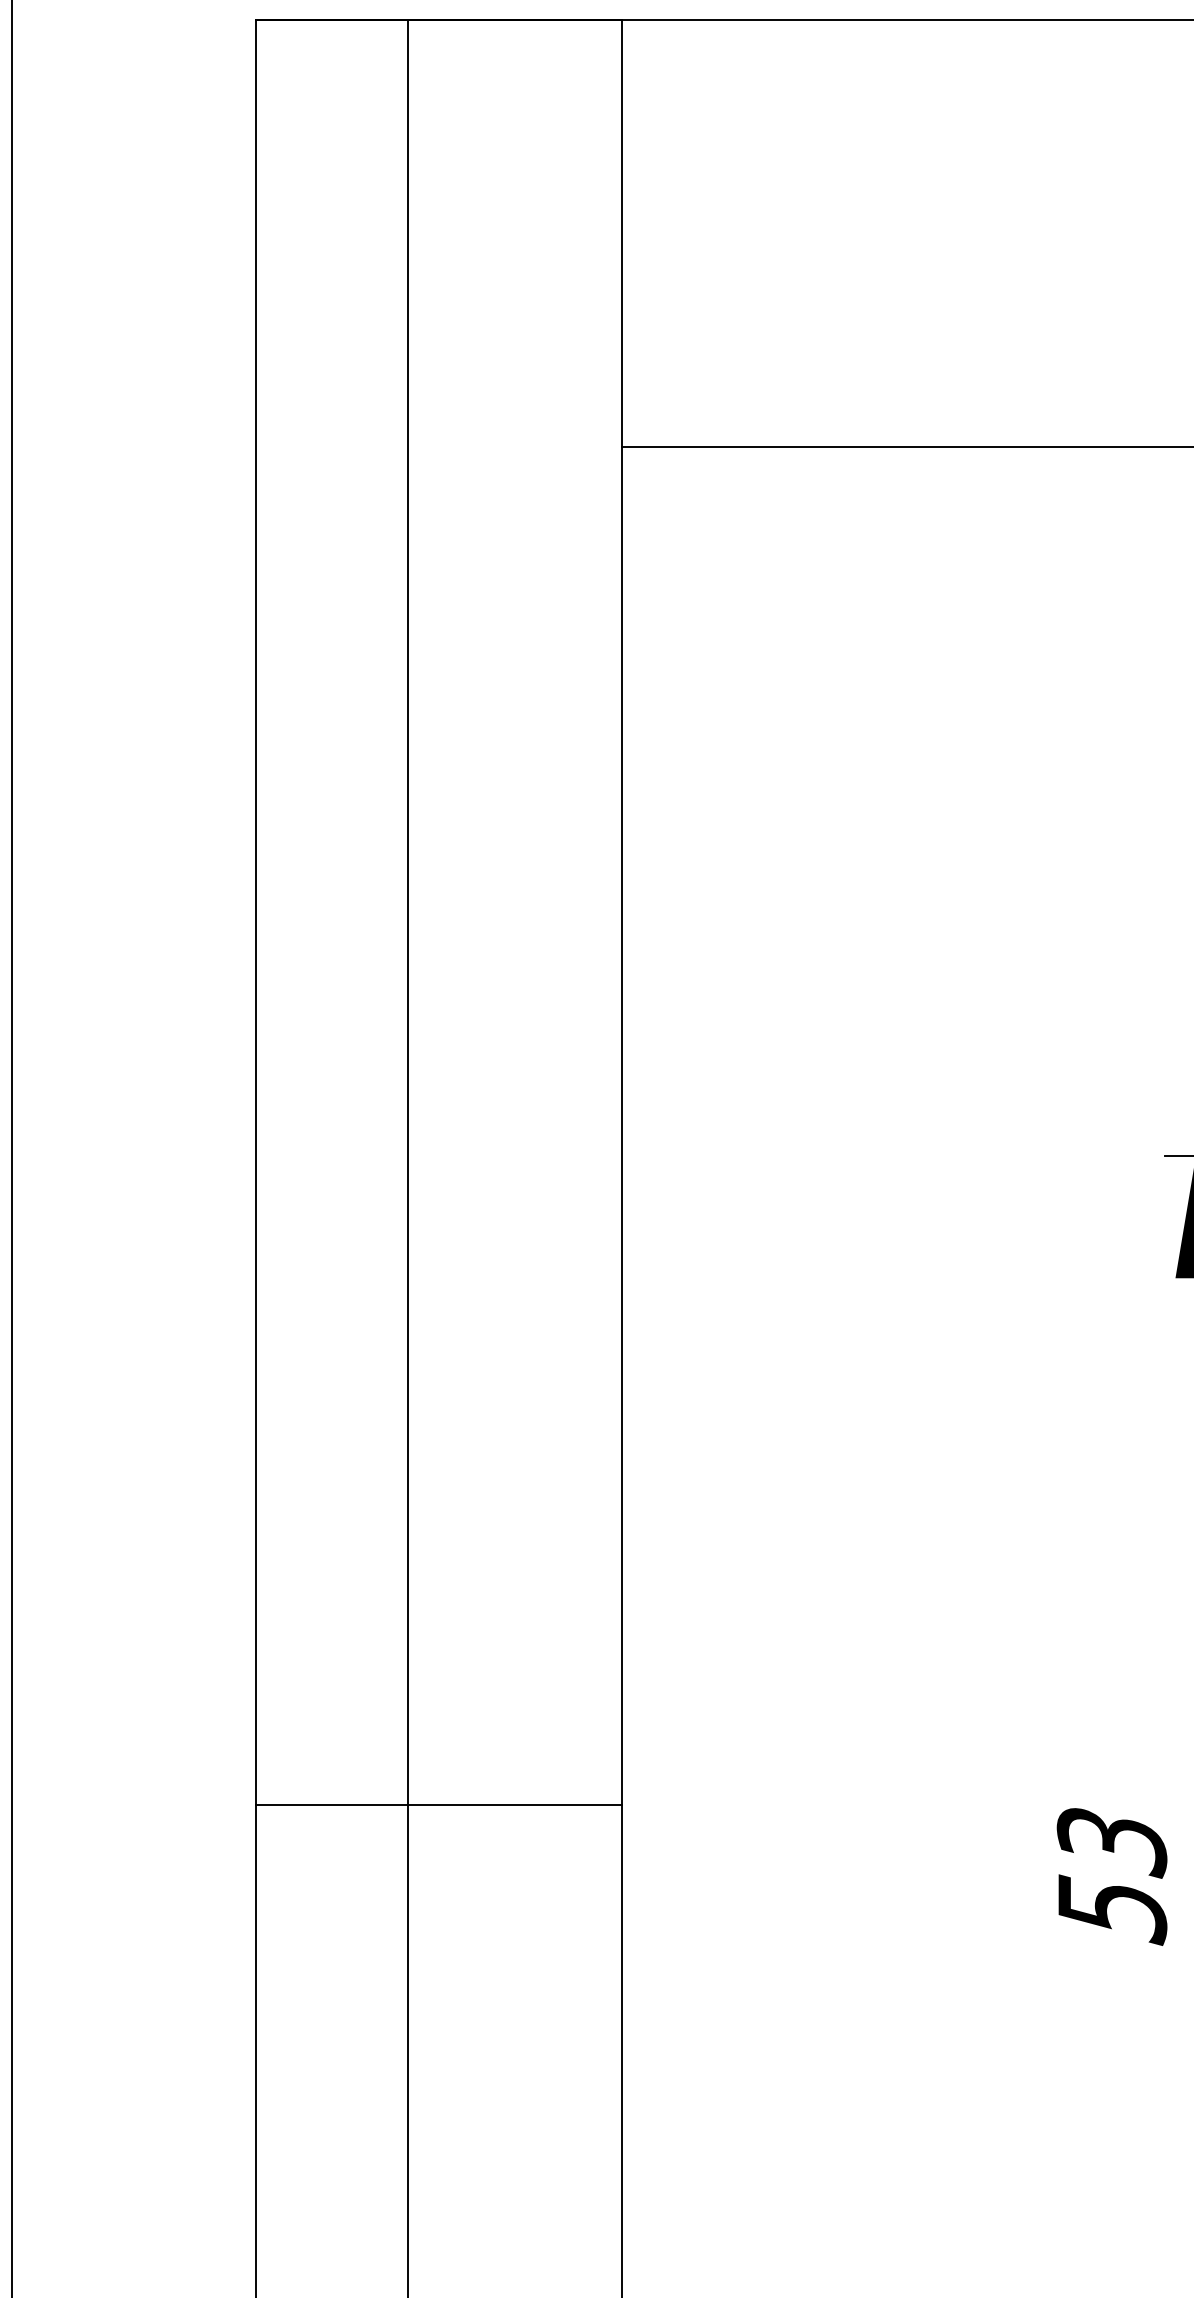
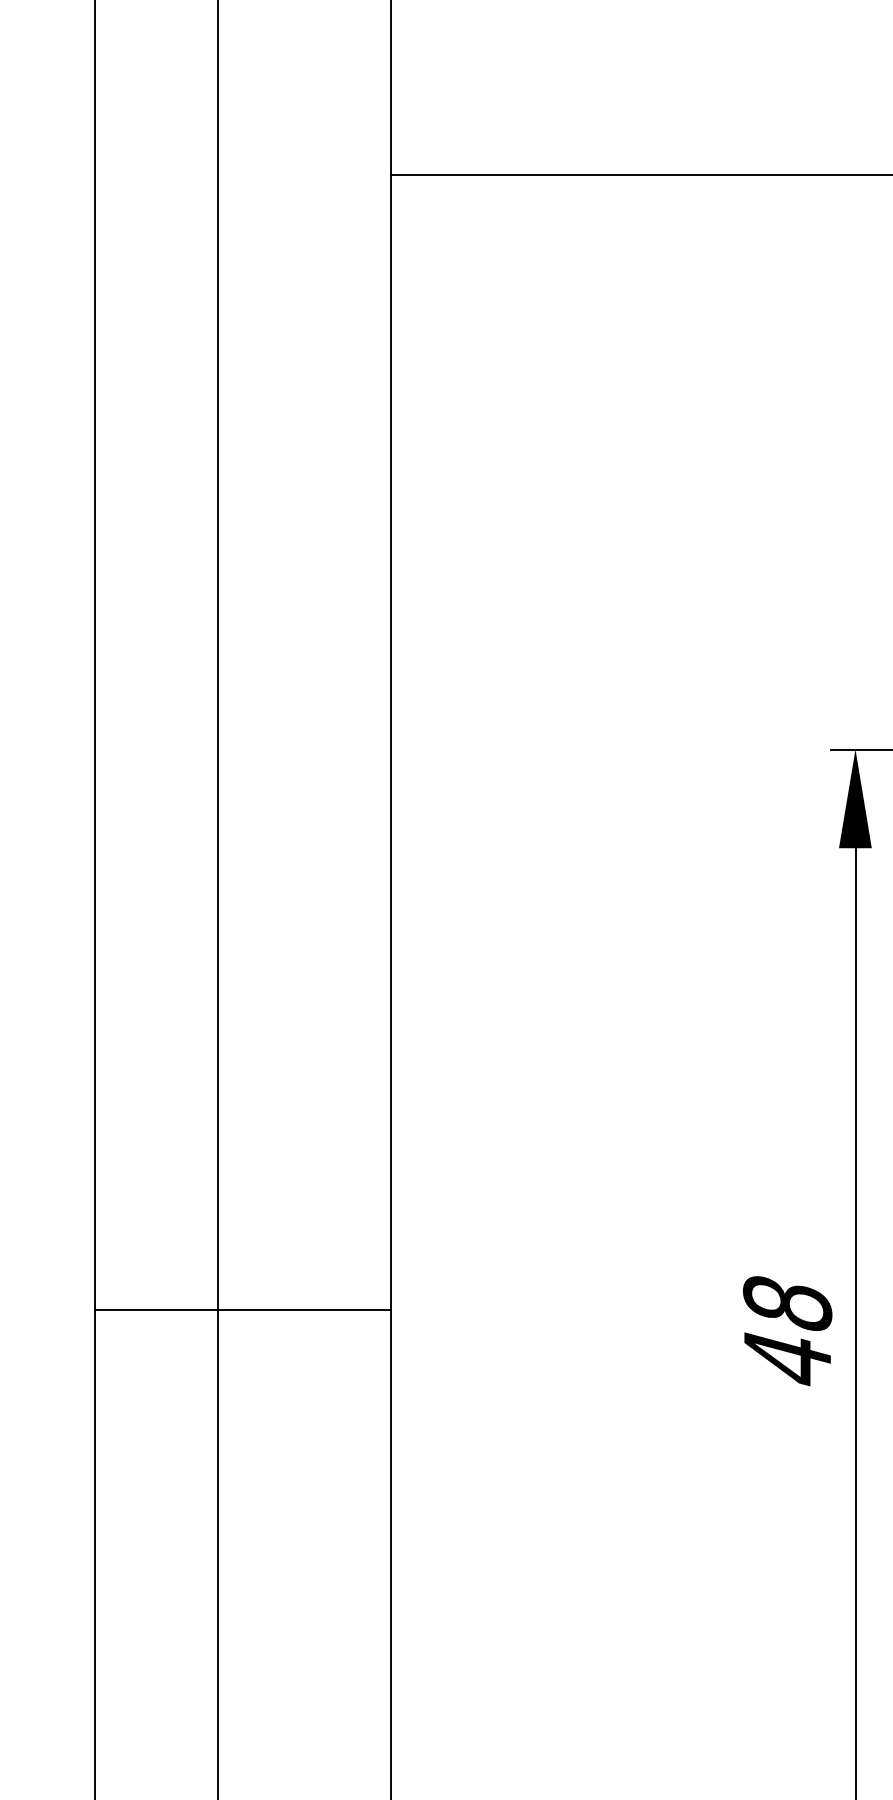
line: (438, 1804) -> (242, 1309), moved
text: (1111, 1875) -> (787, 1331), 53 -> 48

